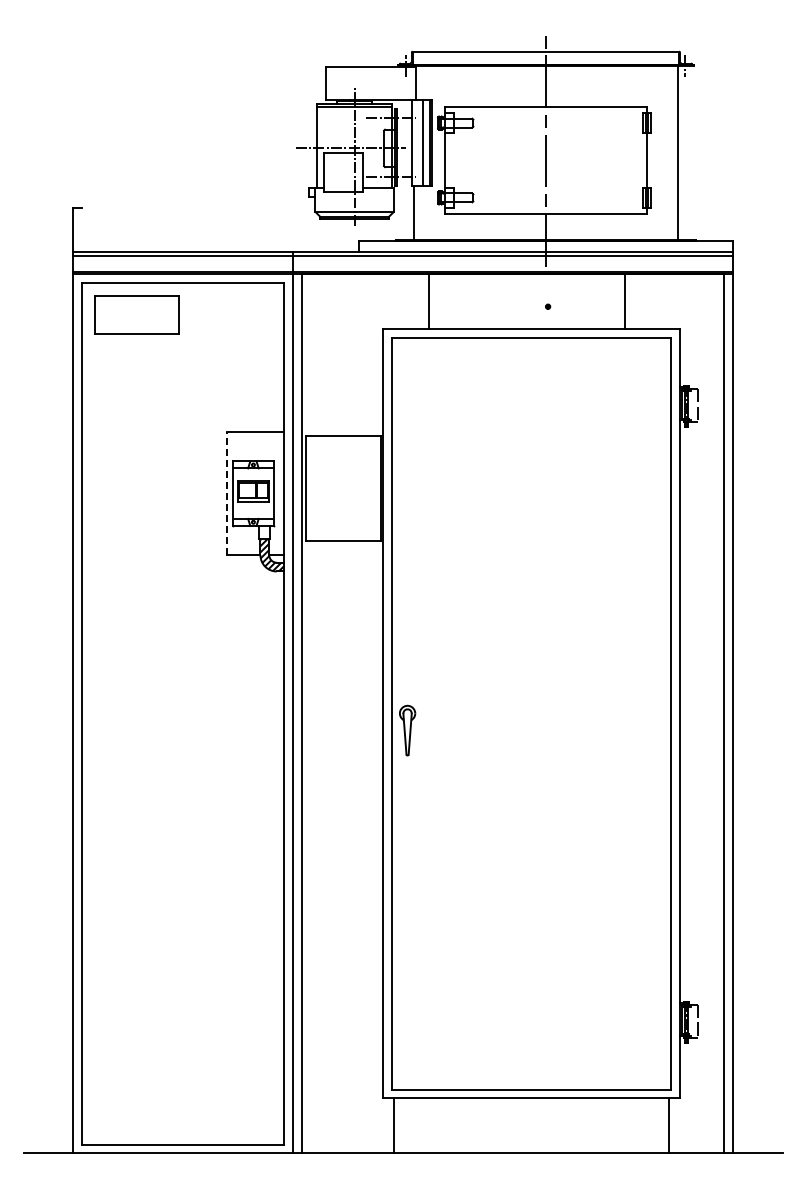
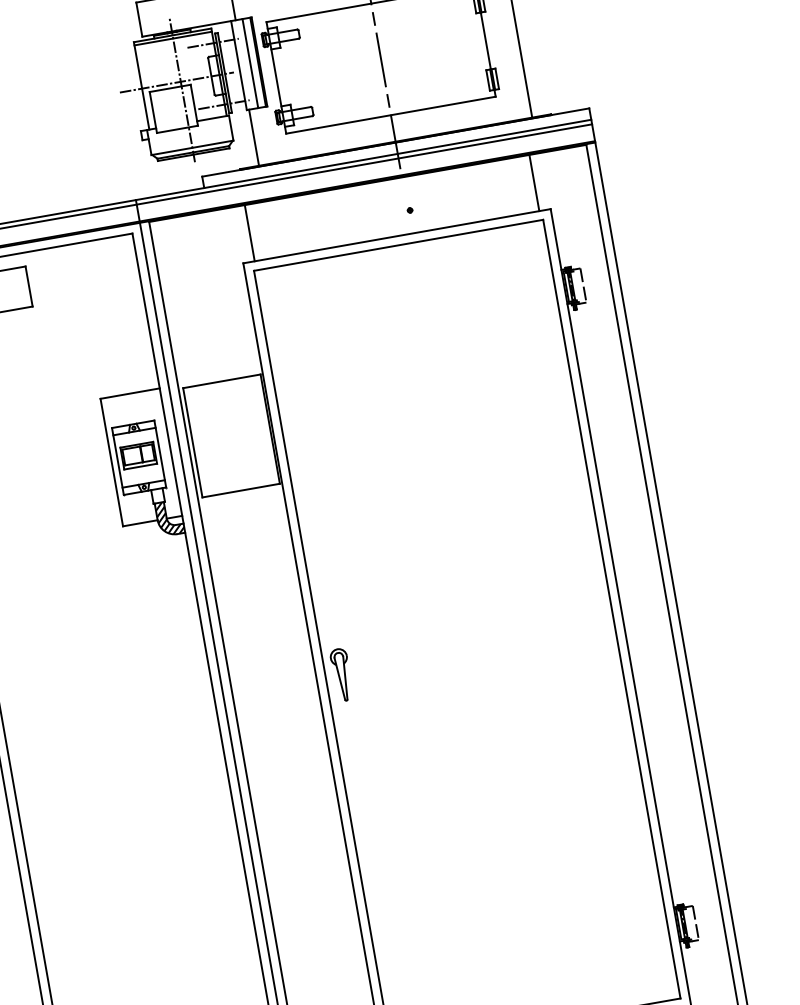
line: (429, 300) -> (249, 232), moved
line: (625, 300) -> (534, 181), moved
line: (227, 493) -> (112, 462), dashed -> solid

